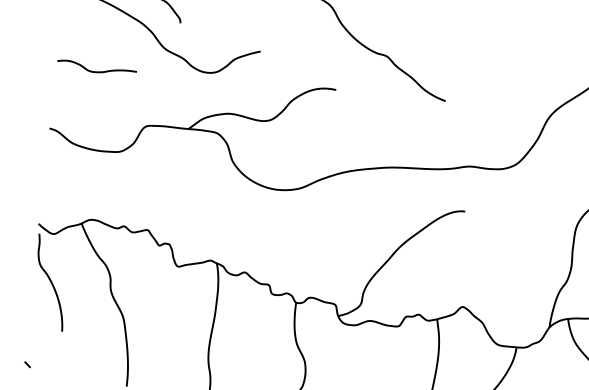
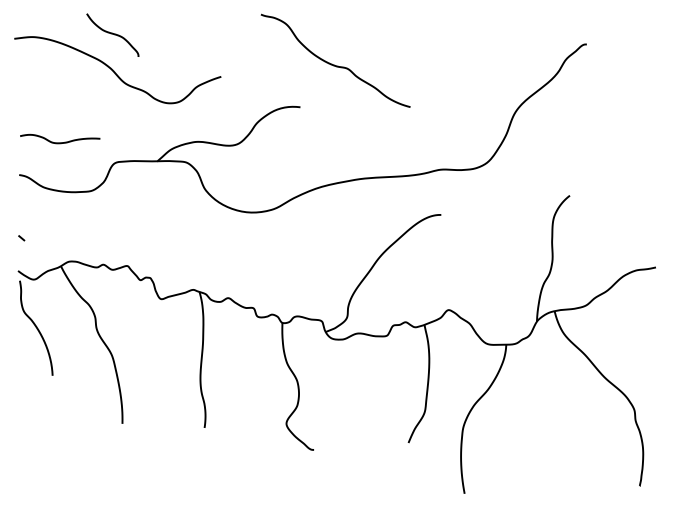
curve: (96, 71) -> (60, 142), moved
line: (27, 364) -> (21, 238), moved

